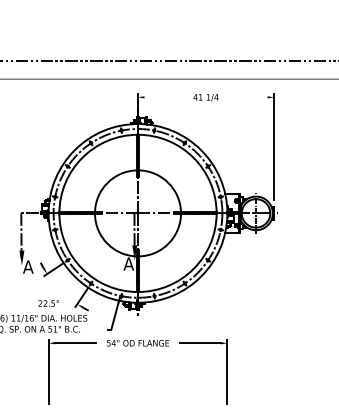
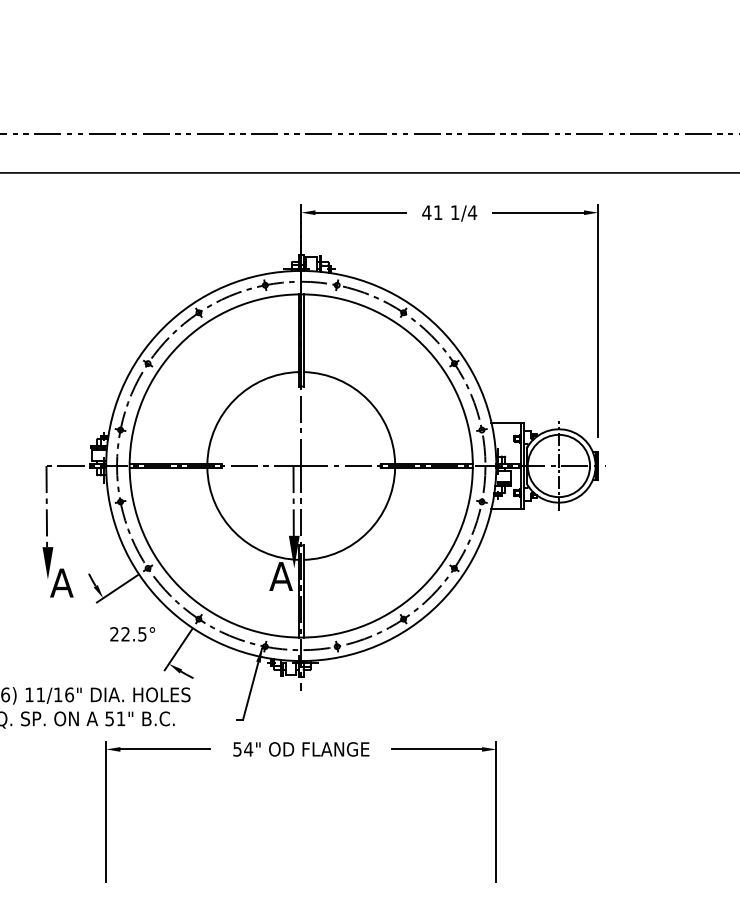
line: (165, 97) -> (361, 212), added
line: (246, 97) -> (538, 212), added
text: (48, 303) -> (132, 634), moved

